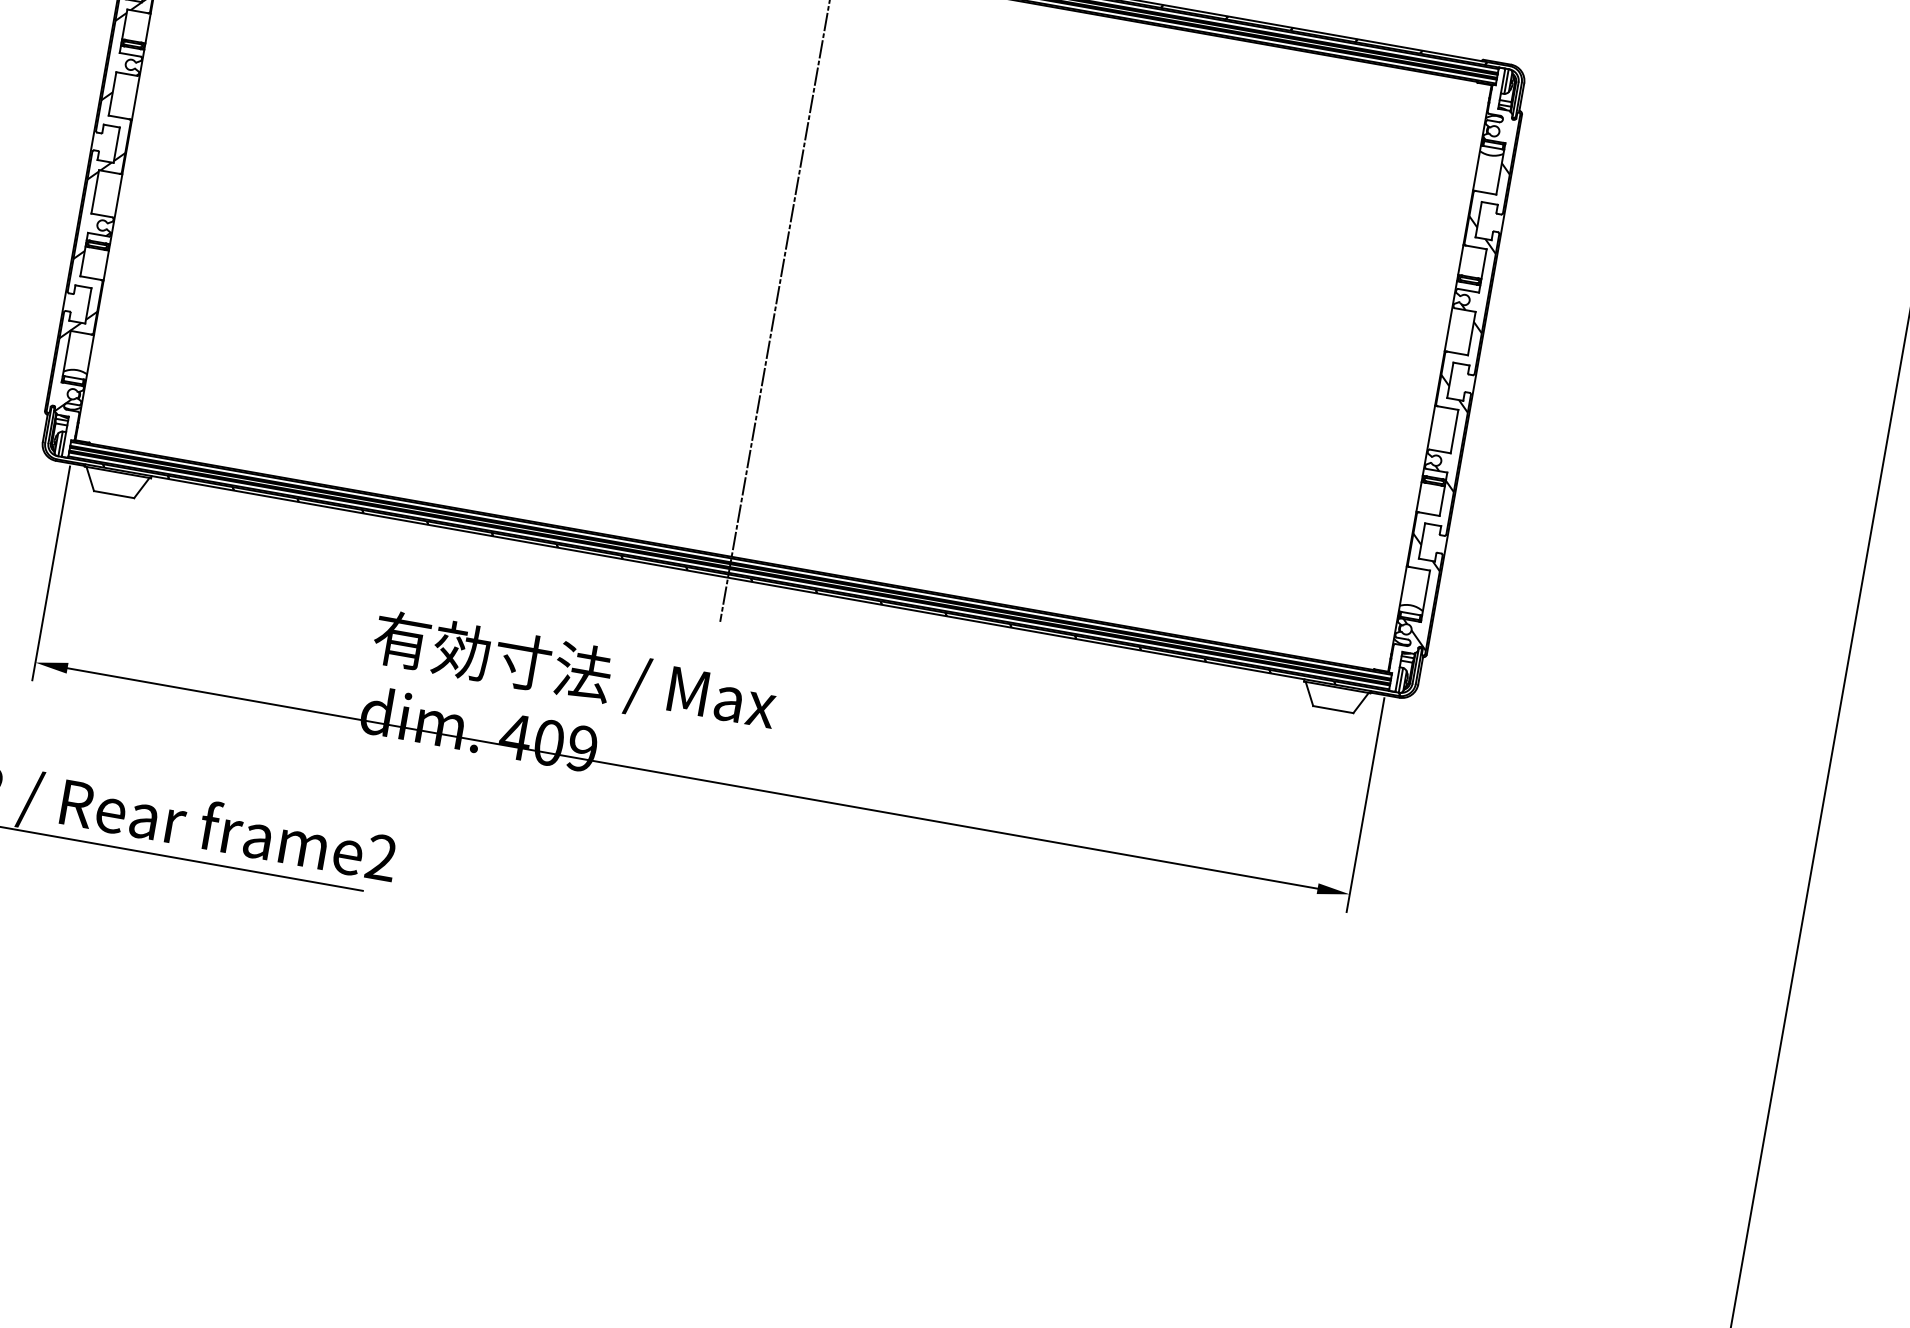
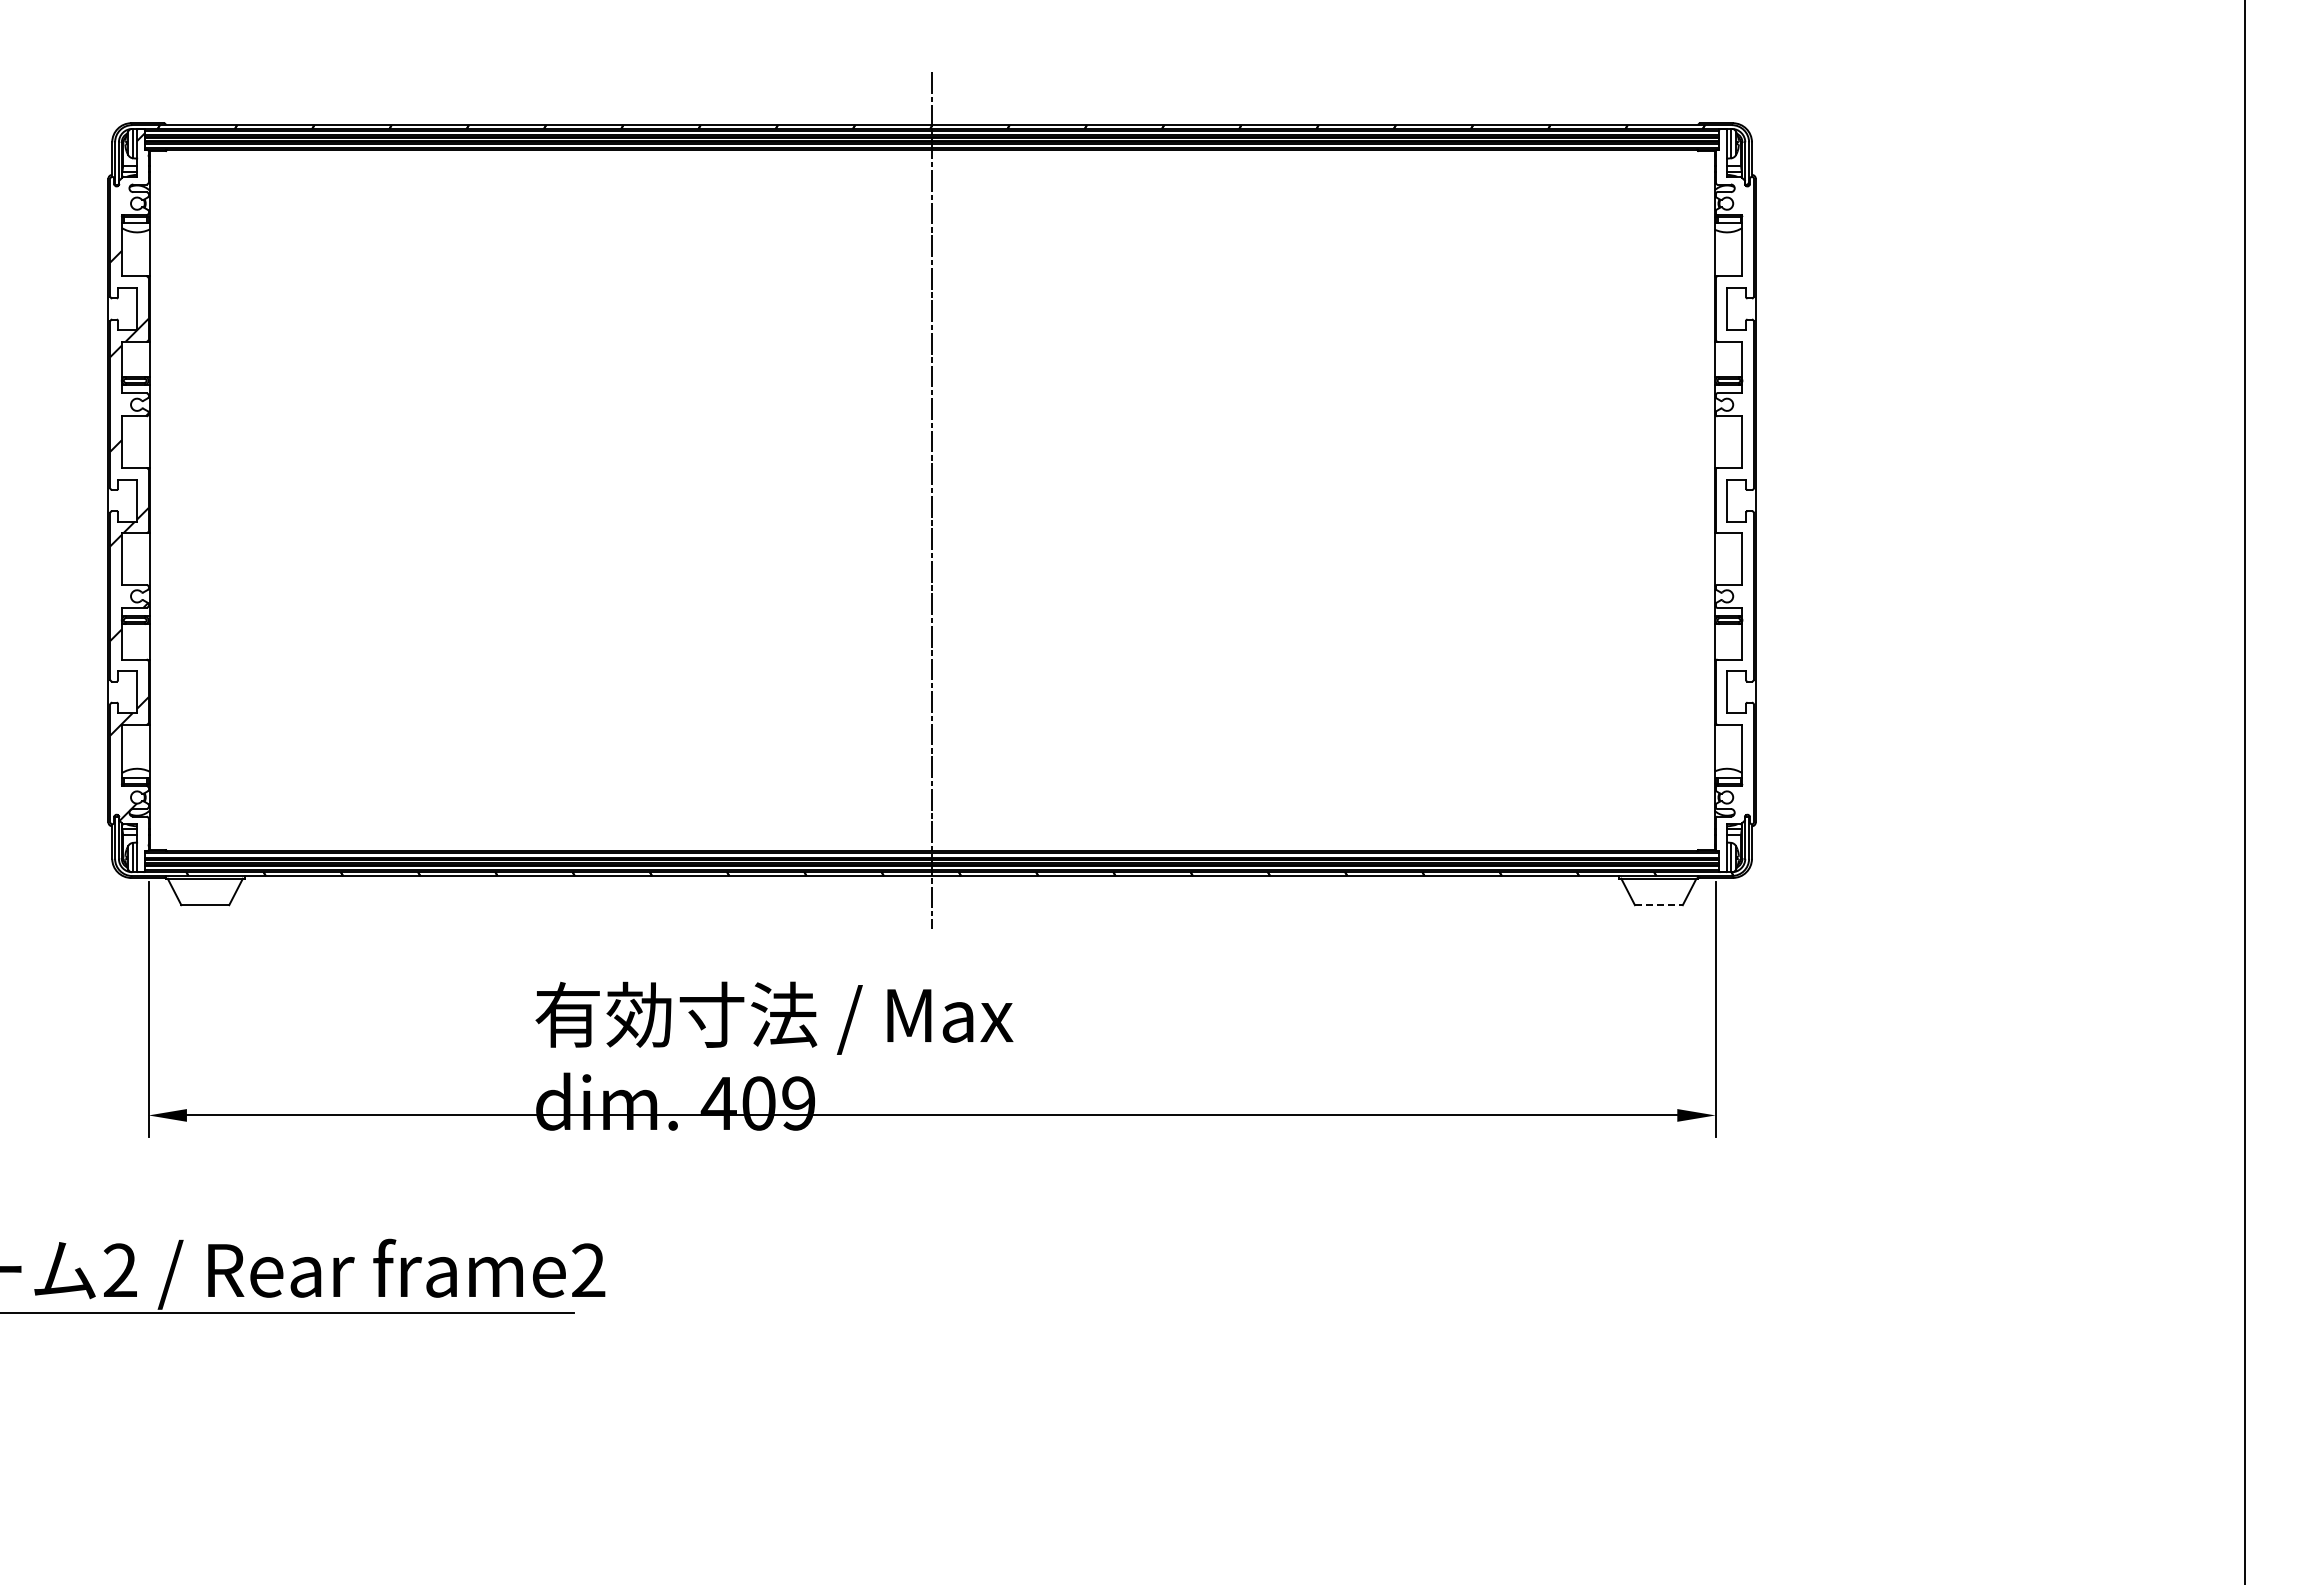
hatch: (1454, 393) -> (1734, 515), removed
line: (1332, 709) -> (1658, 905), solid -> dashed

